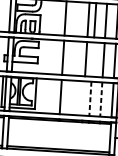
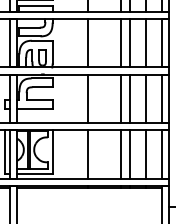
line: (93, 59) -> (130, 98), added
line: (83, 98) -> (120, 154), added
line: (90, 98) -> (130, 154), dashed -> solid
line: (101, 99) -> (145, 154), dashed -> solid

